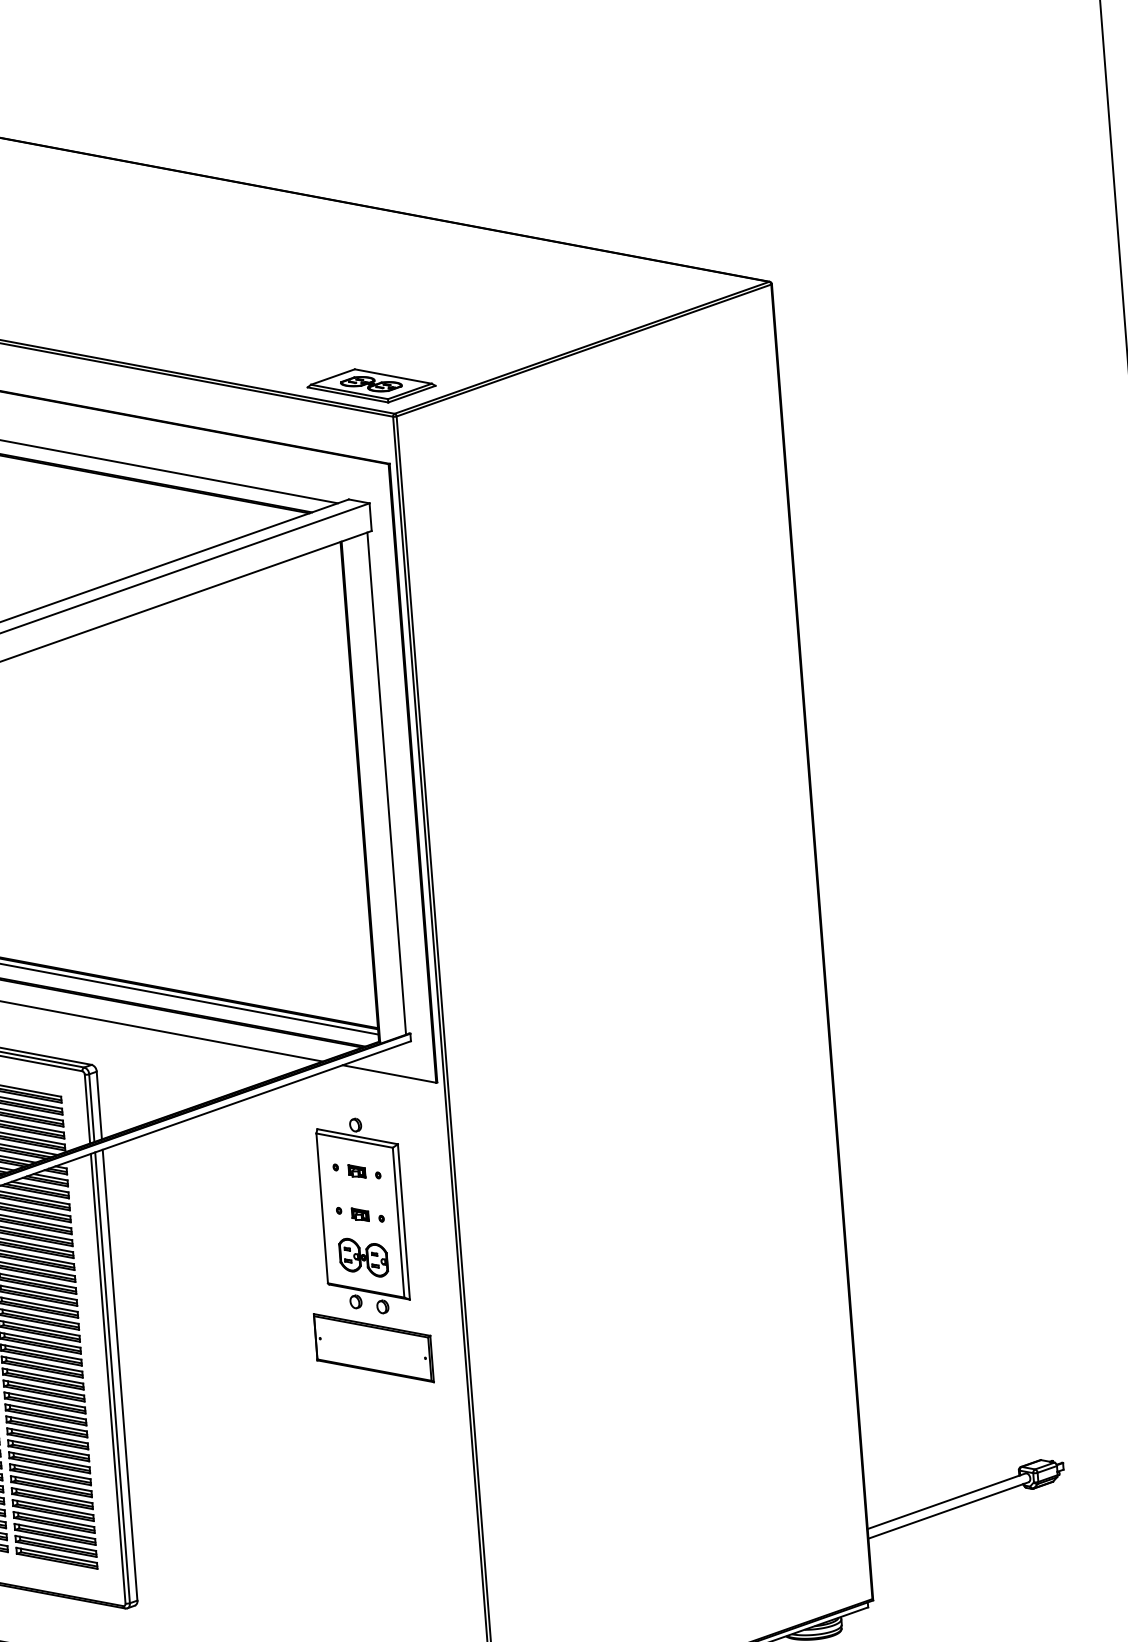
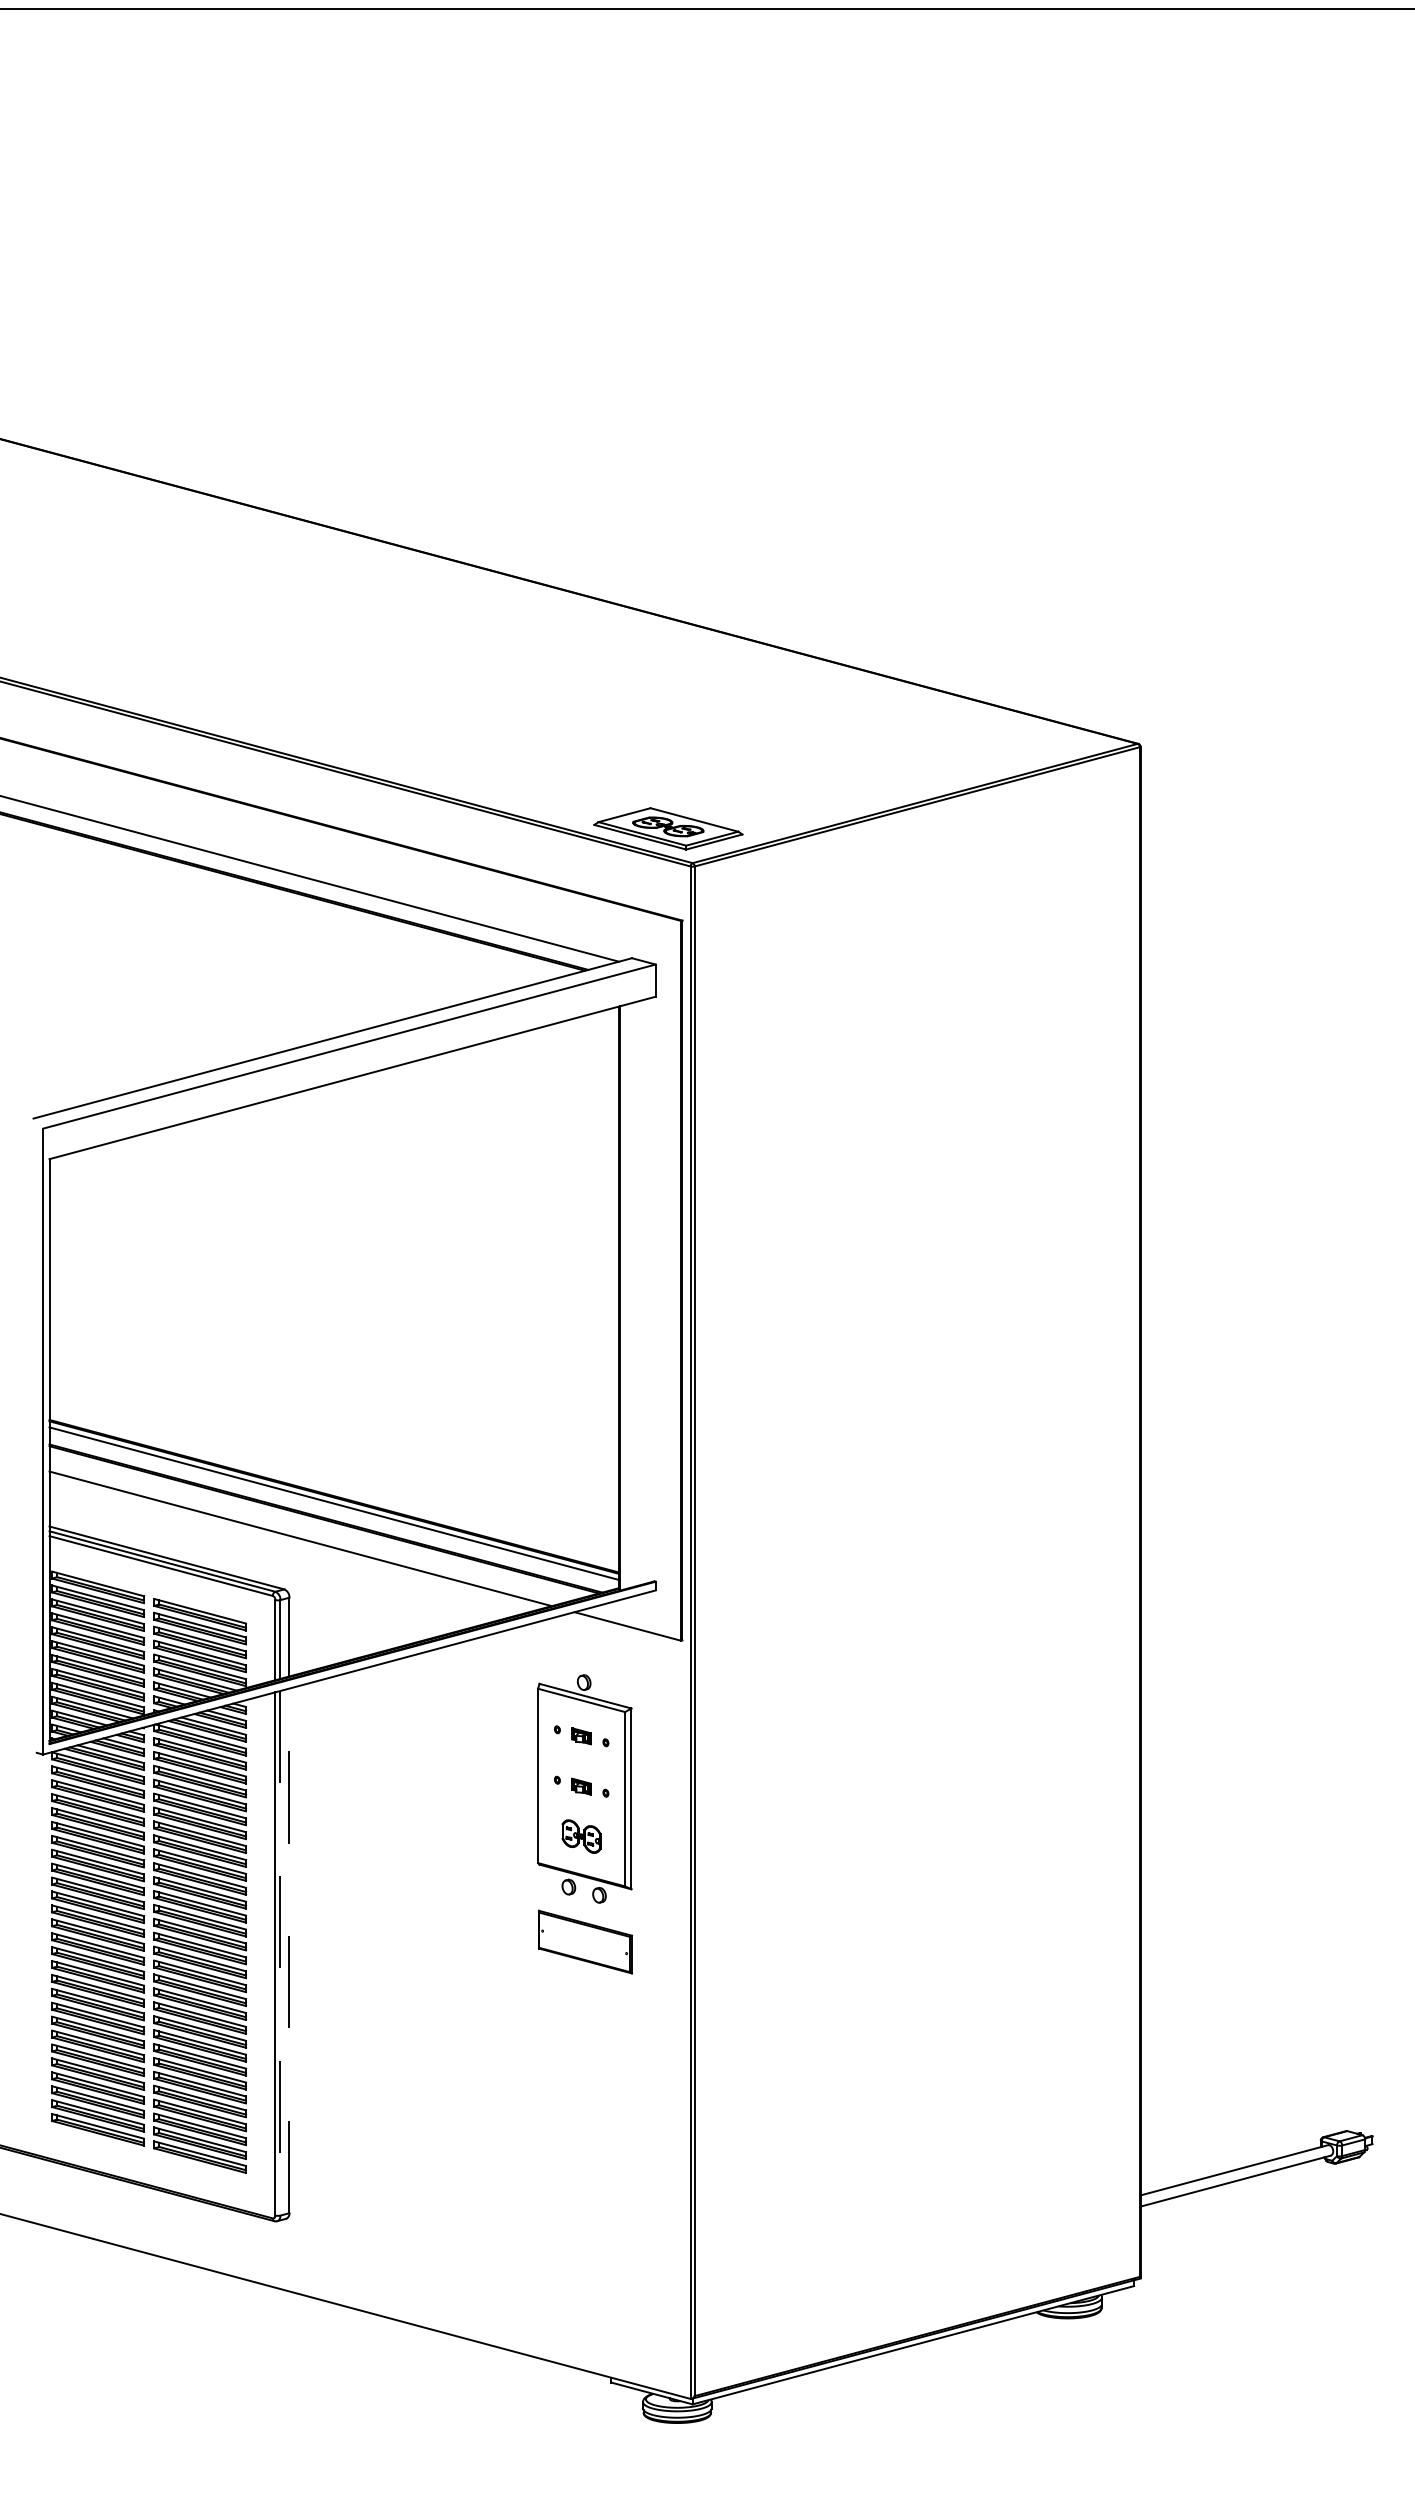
line: (386, 783) -> (650, 1290), removed
part: (363, 1257) -> (581, 1836), size x0.7
part: (373, 1347) -> (585, 1941), size x0.7
line: (120, 1374) -> (289, 1950), solid -> dashed
line: (112, 1378) -> (280, 1953), solid -> dashed

